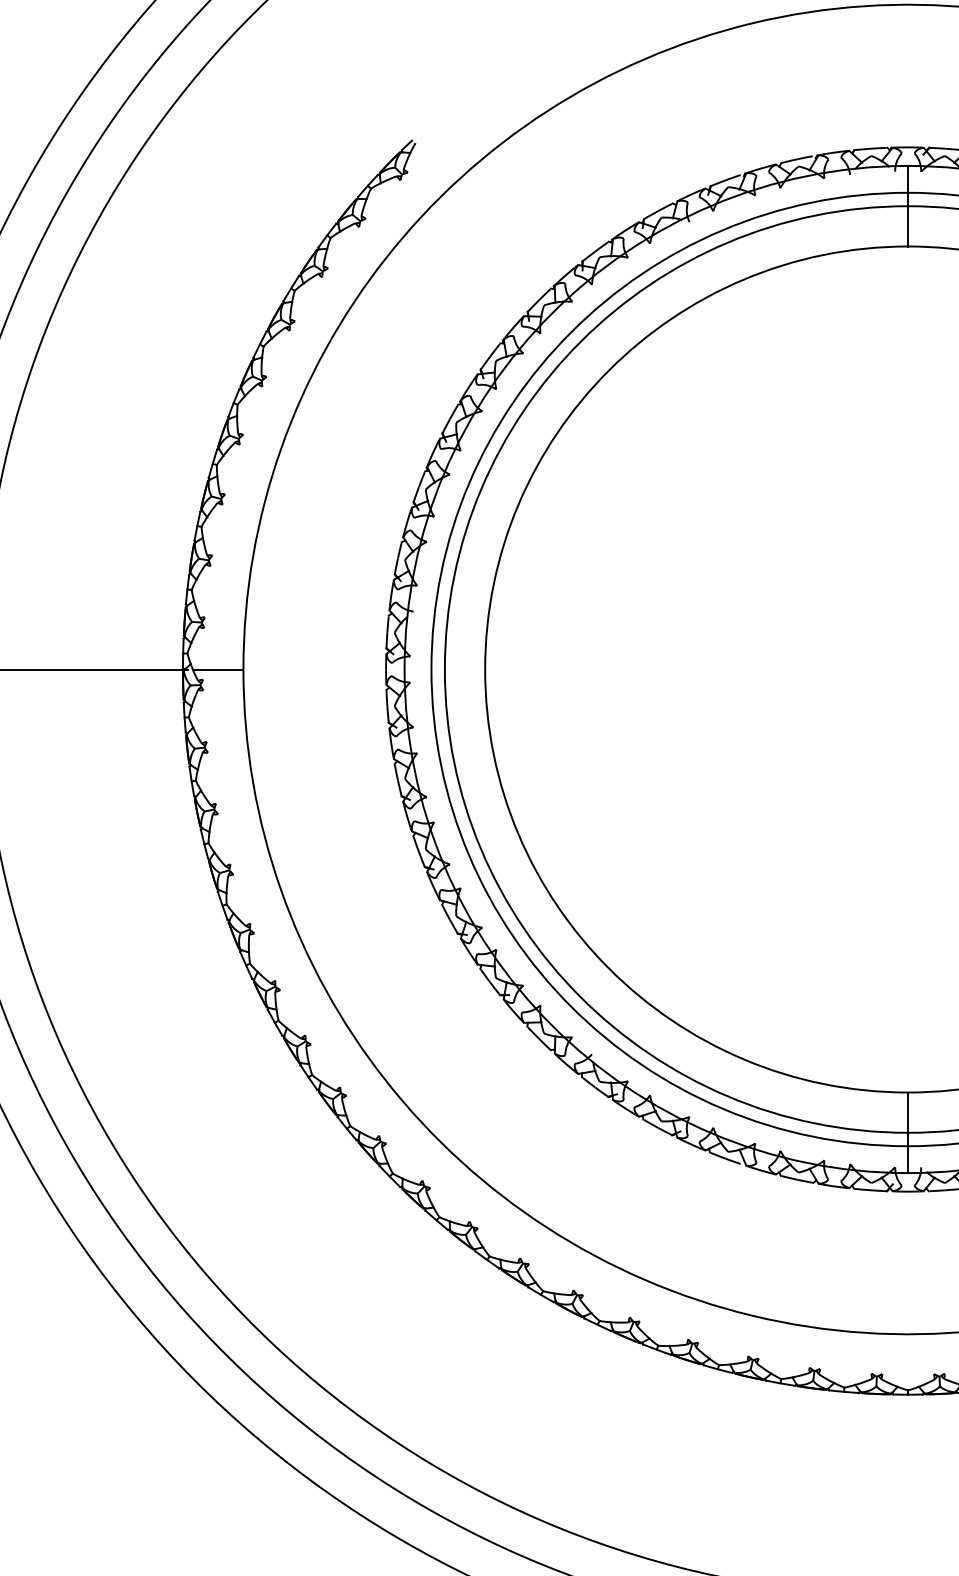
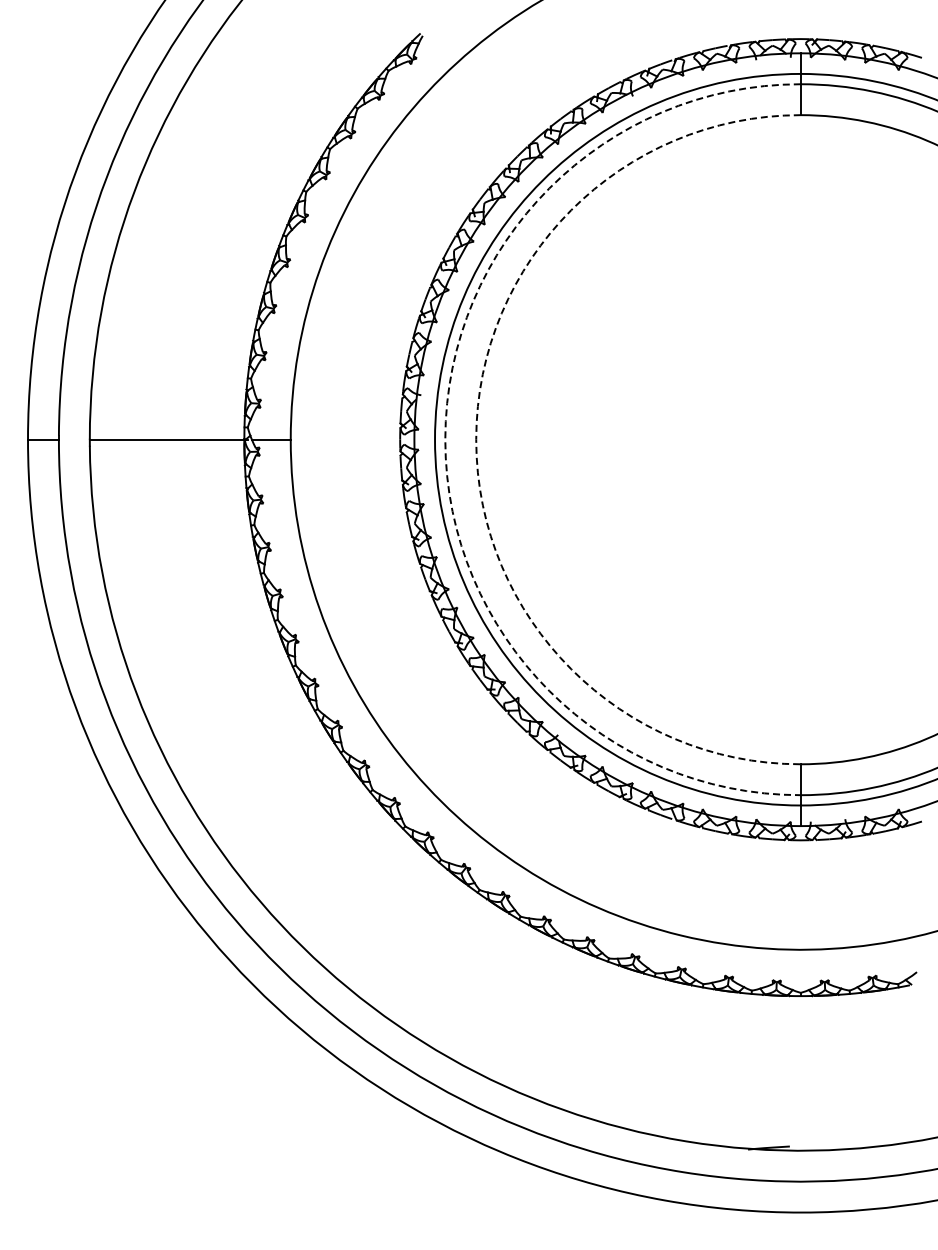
arc: (445, 669) -> (445, 439), solid -> dashed
arc: (485, 669) -> (476, 439), solid -> dashed

